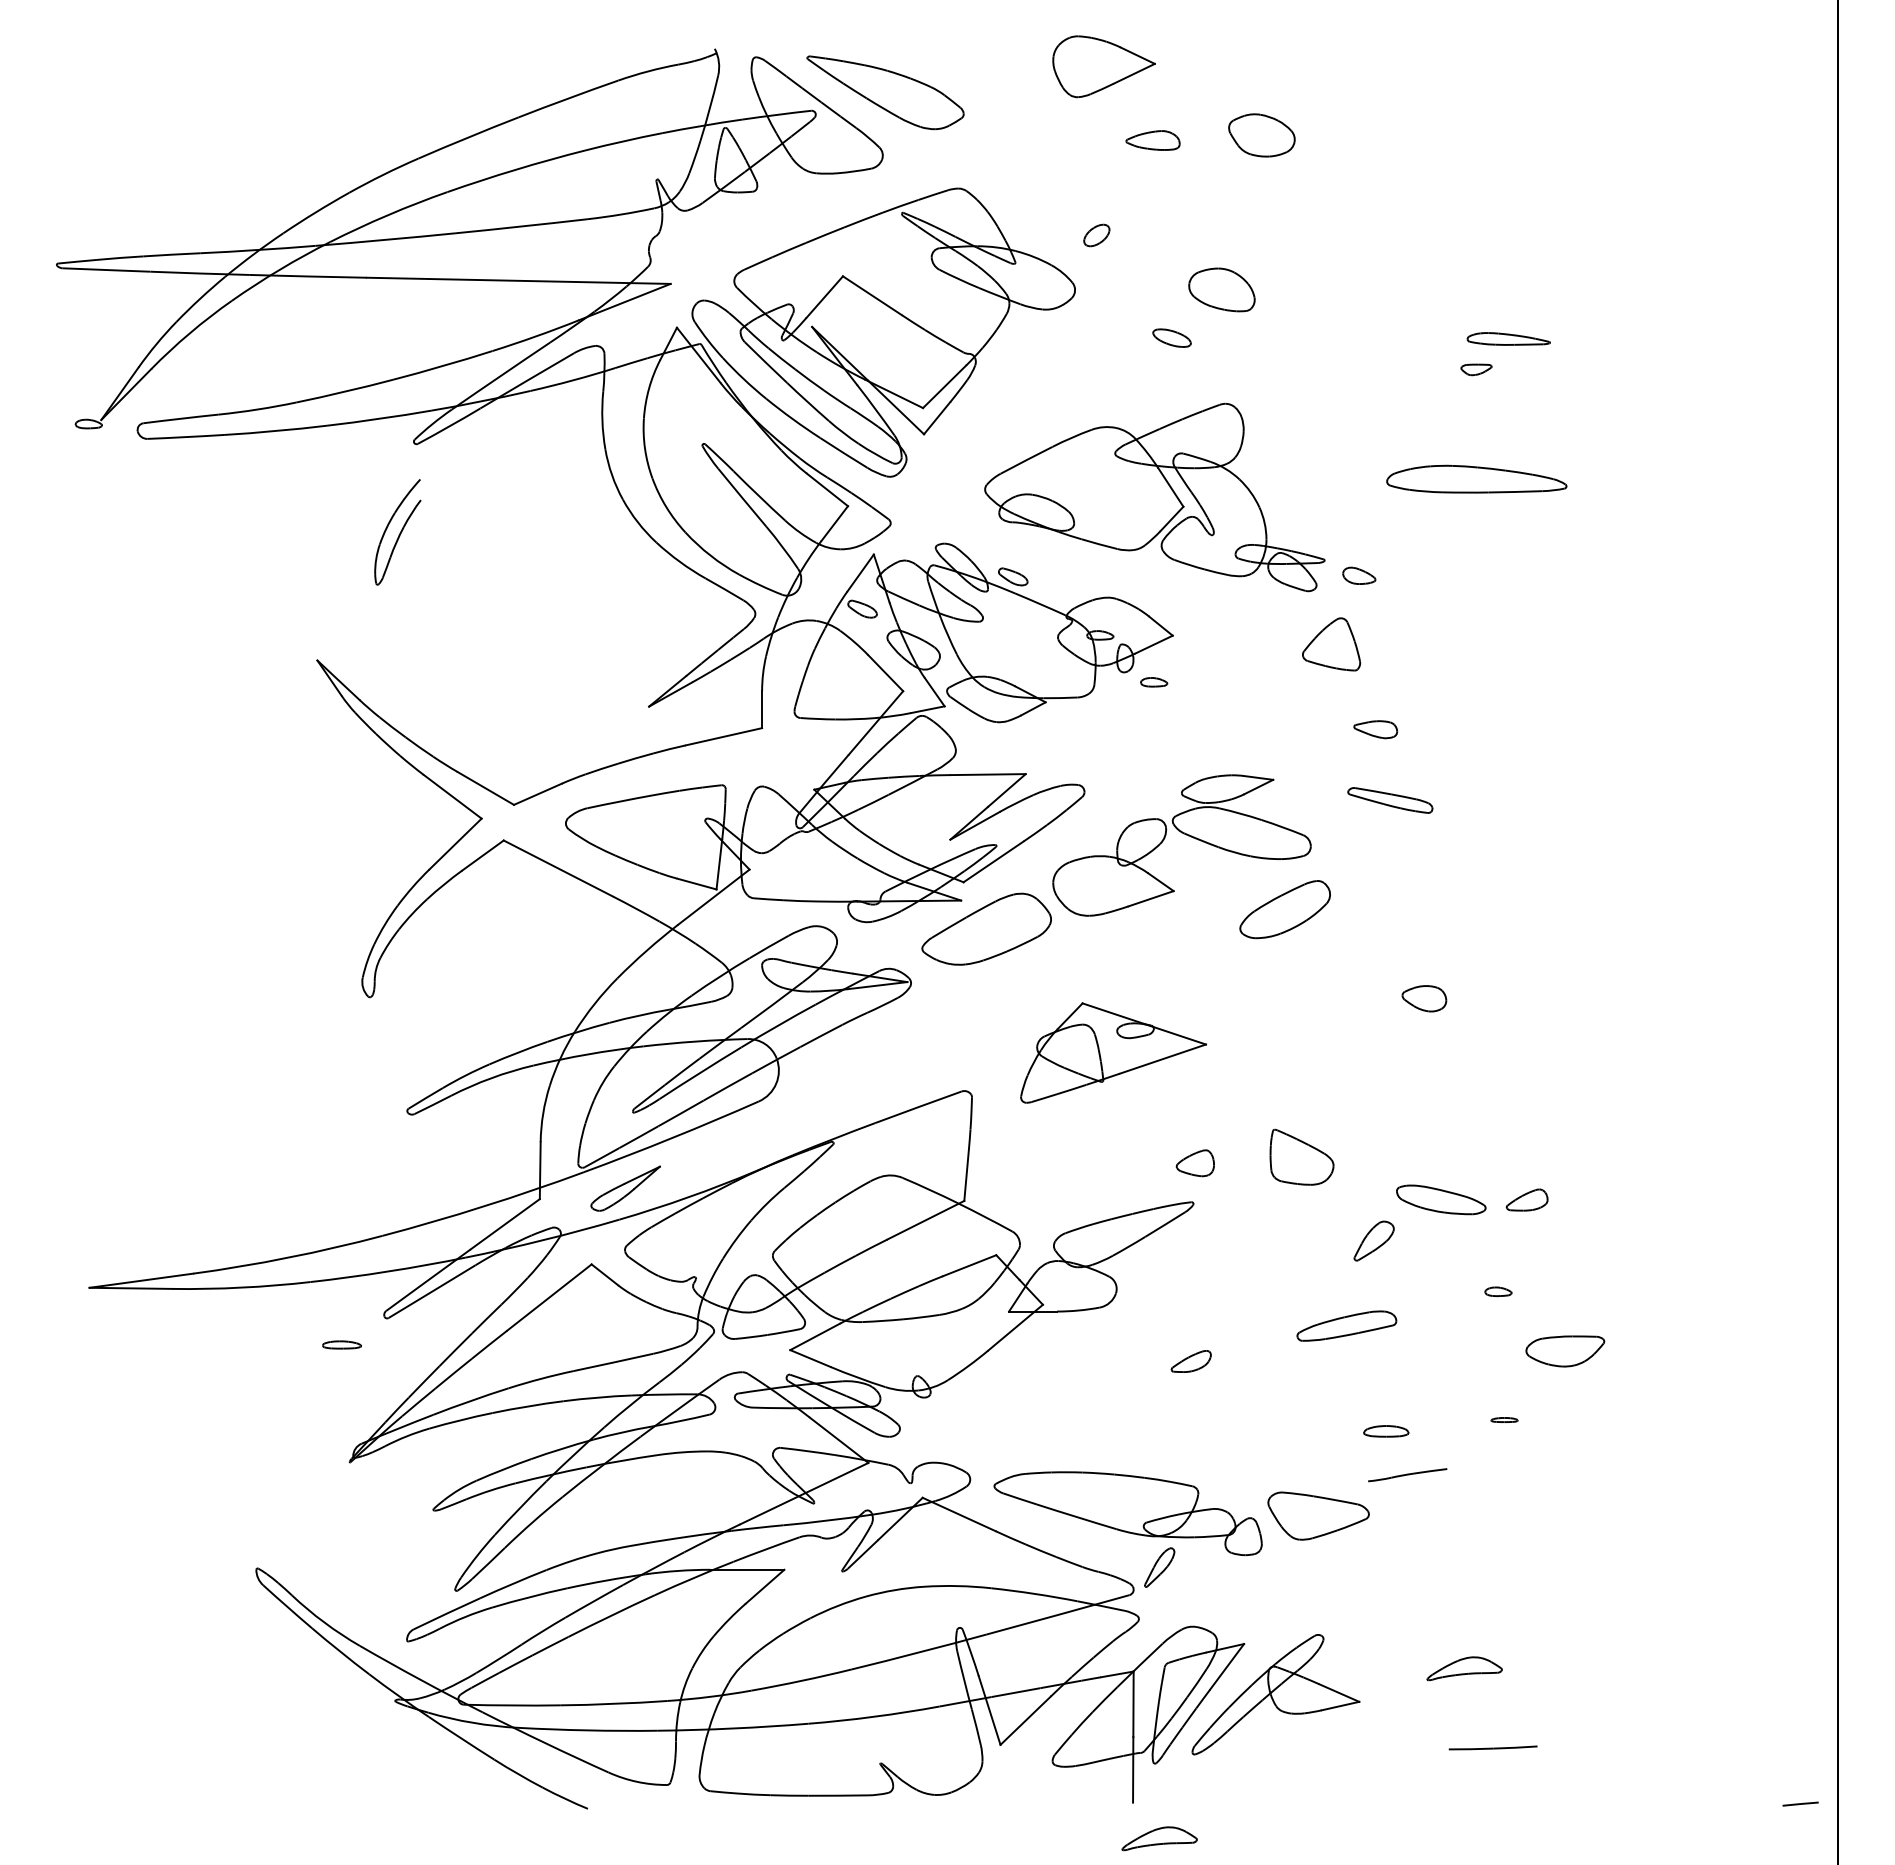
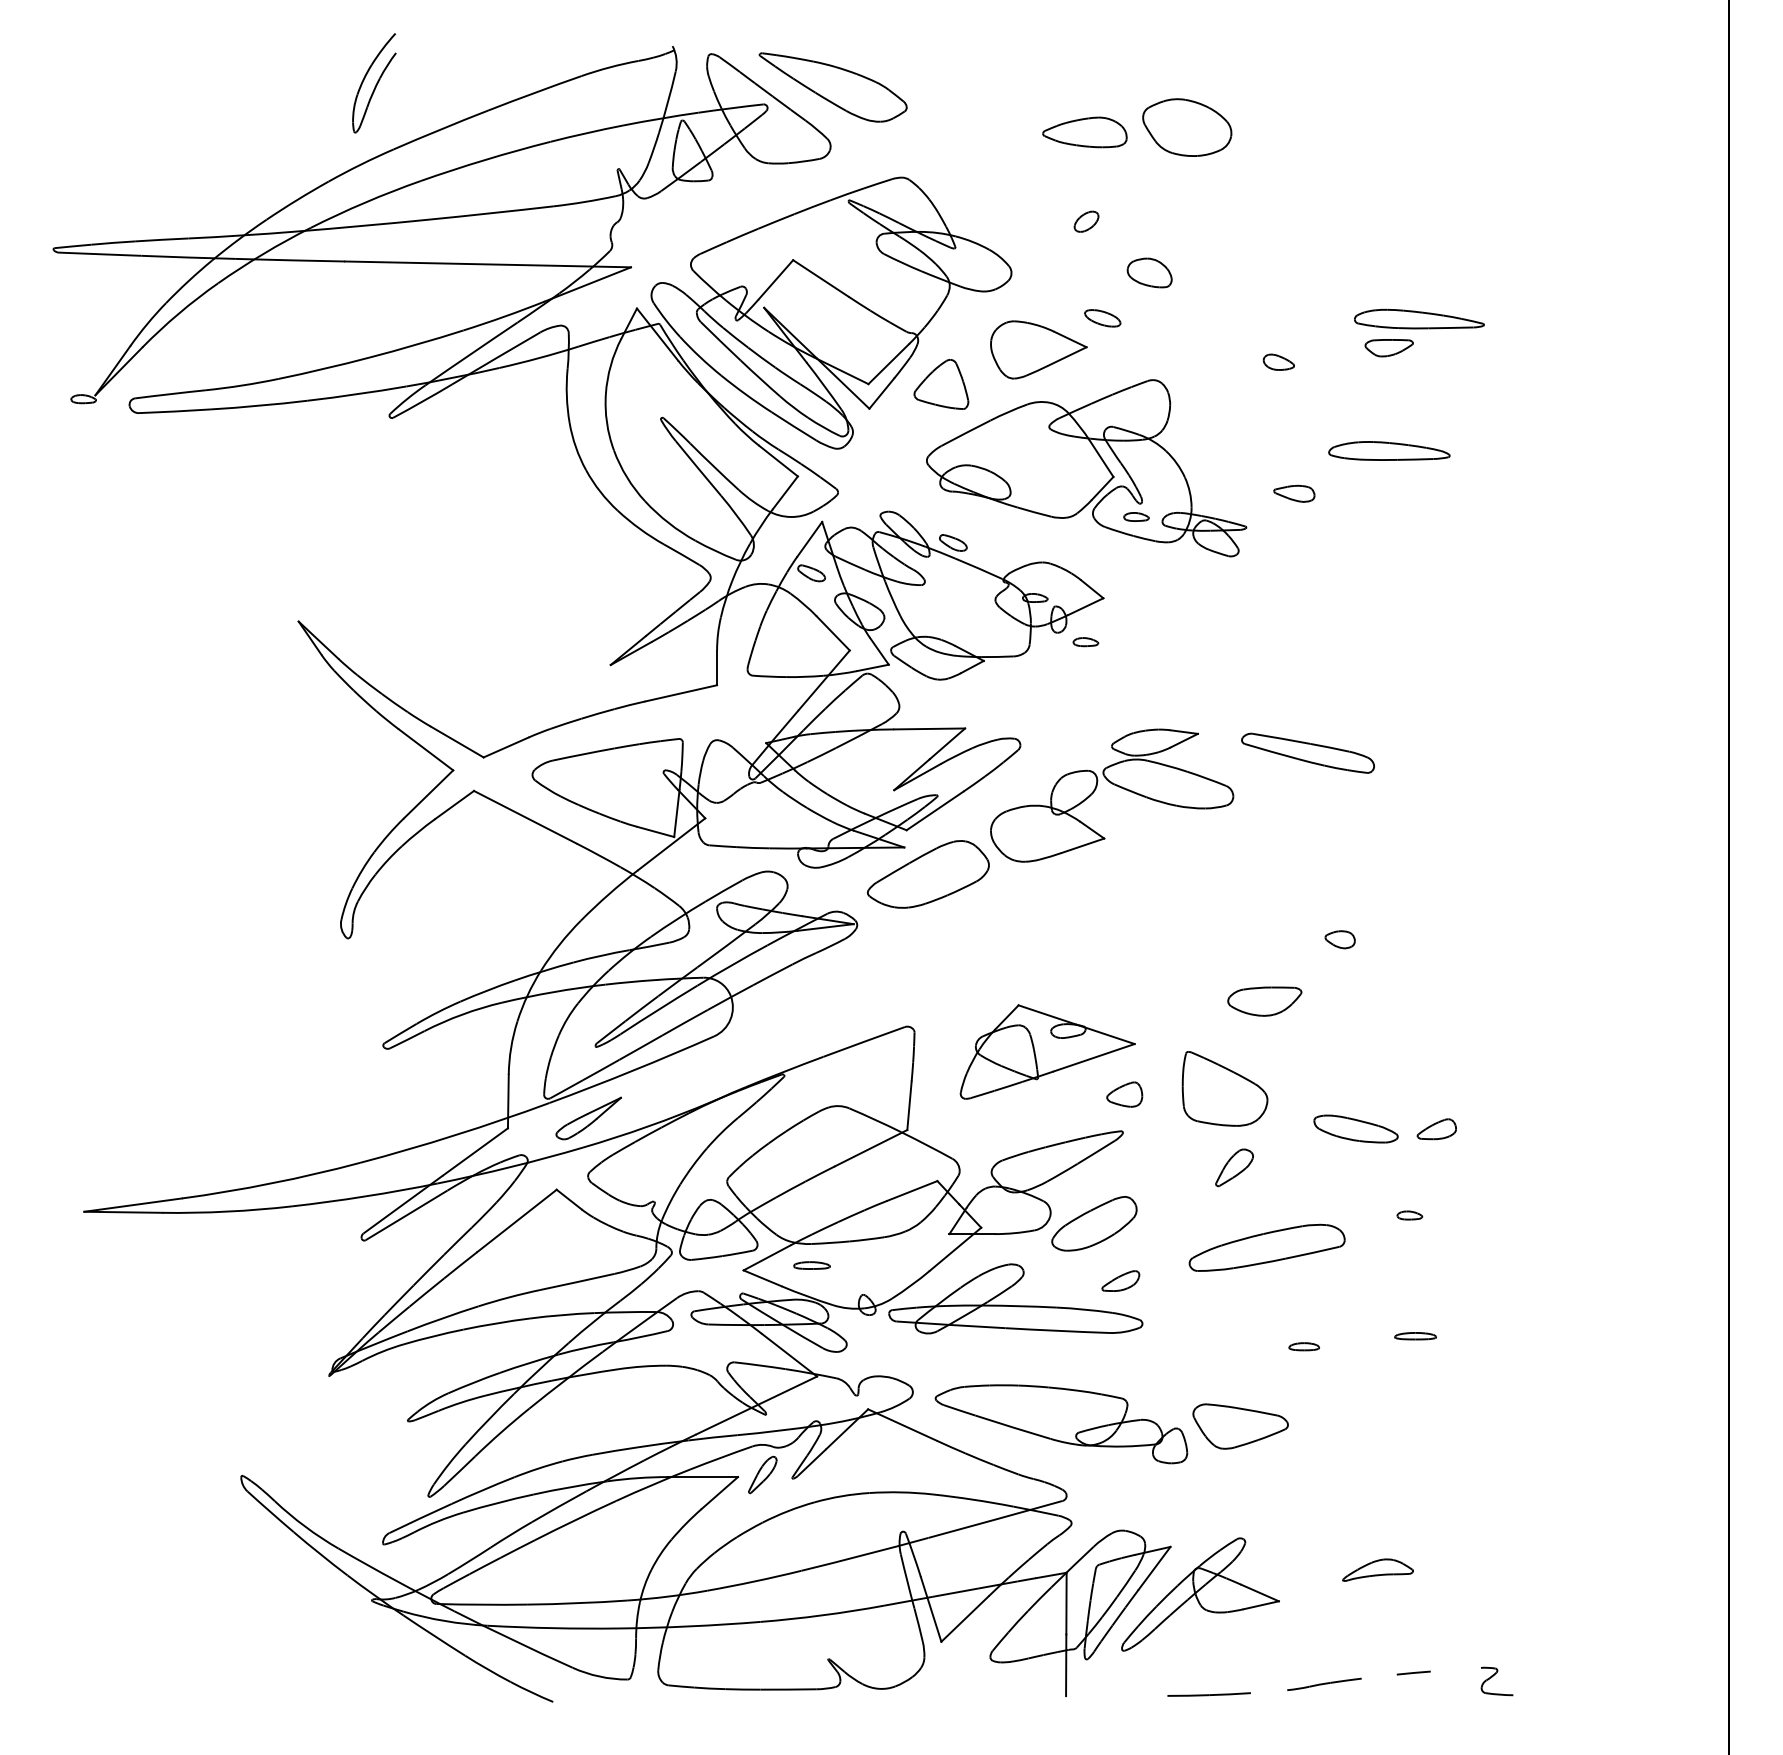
part: (1103, 66) -> (1038, 349), moved
part: (1261, 135) -> (1186, 127), size x1.43
part: (1152, 140) -> (1084, 132), size x1.67
part: (1096, 235) -> (1086, 221), moved
part: (1221, 289) -> (1149, 272), size x0.71
part: (1508, 338) -> (1419, 318), size x1.67
part: (1476, 369) -> (1389, 347), size x1.67
part: (1476, 478) -> (1389, 450), size x0.71
part: (397, 532) -> (374, 83), moved
part: (1207, 549) -> (1136, 517), added
part: (1359, 575) -> (1279, 361), moved
part: (1331, 644) -> (941, 384), moved
part: (1375, 729) -> (1294, 493), moved
part: (1390, 800) -> (1308, 753), size x1.67
part: (1284, 909) -> (1093, 1223), moved
part: (1424, 998) -> (1340, 939), size x0.71
part: (1113, 1052) -> (1047, 1051), moved
part: (1301, 1157) -> (1224, 1089), size x1.43
part: (1373, 1240) -> (1233, 1167), moved
part: (1346, 1325) -> (1266, 1247), size x1.67
part: (341, 1344) -> (811, 1265), moved
part: (1565, 1351) -> (1264, 1001), moved
part: (1079, 1387) -> (1015, 1305), added
part: (1504, 1419) -> (1415, 1335), size x1.67
part: (1385, 1430) -> (1303, 1346), size x0.71
line: (1407, 1475) -> (1324, 1684), moved
part: (1159, 1567) -> (762, 1474), moved
line: (1492, 1747) -> (1208, 1694), moved
part: (1590, 1786) -> (1496, 1680), added
line: (1800, 1803) -> (1413, 1672), moved
part: (1159, 1838) -> (1090, 1729), removed

